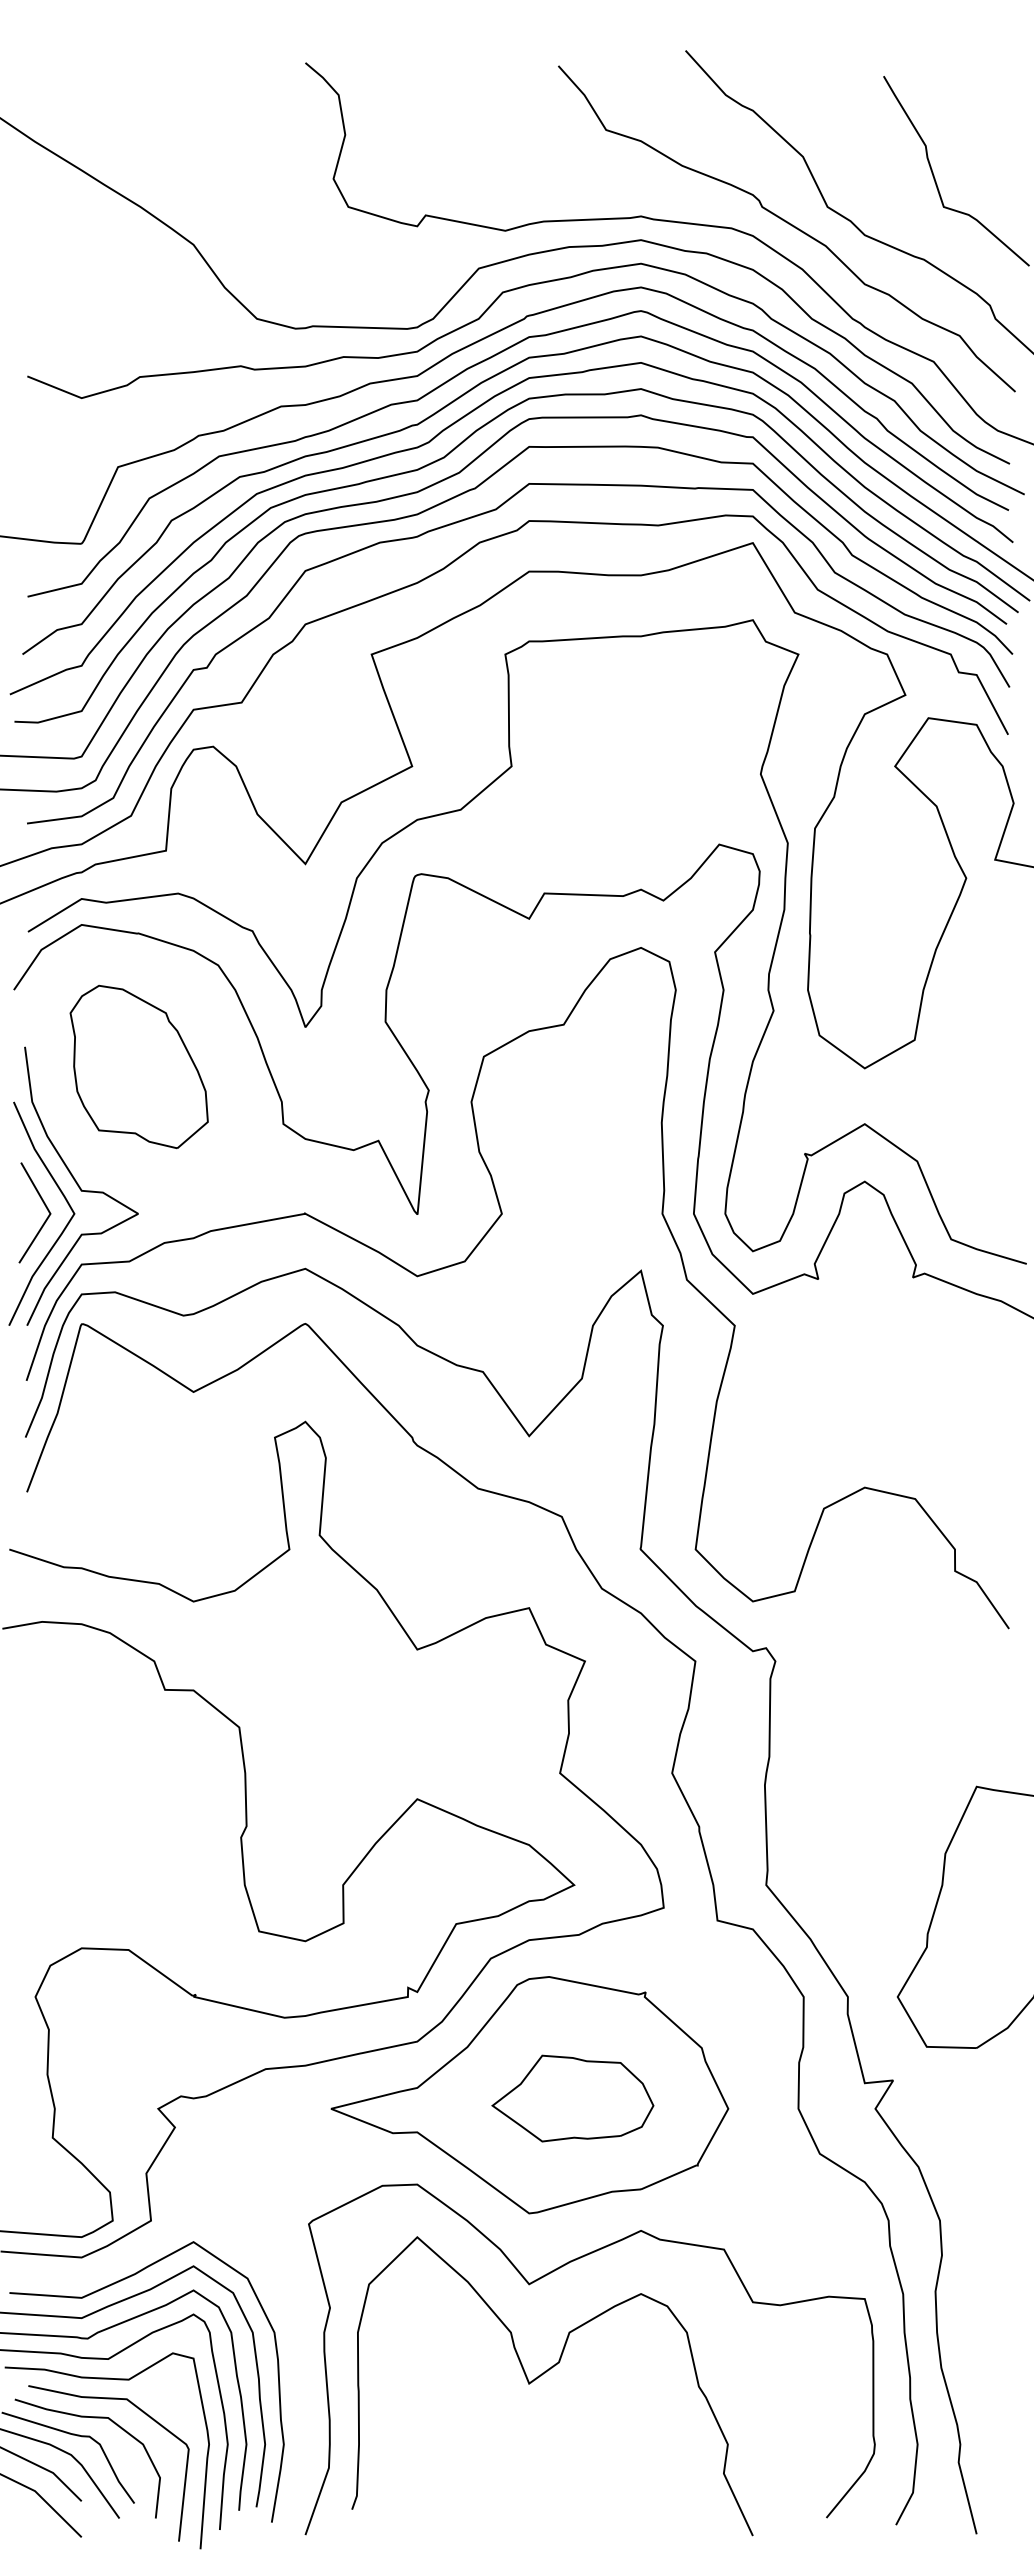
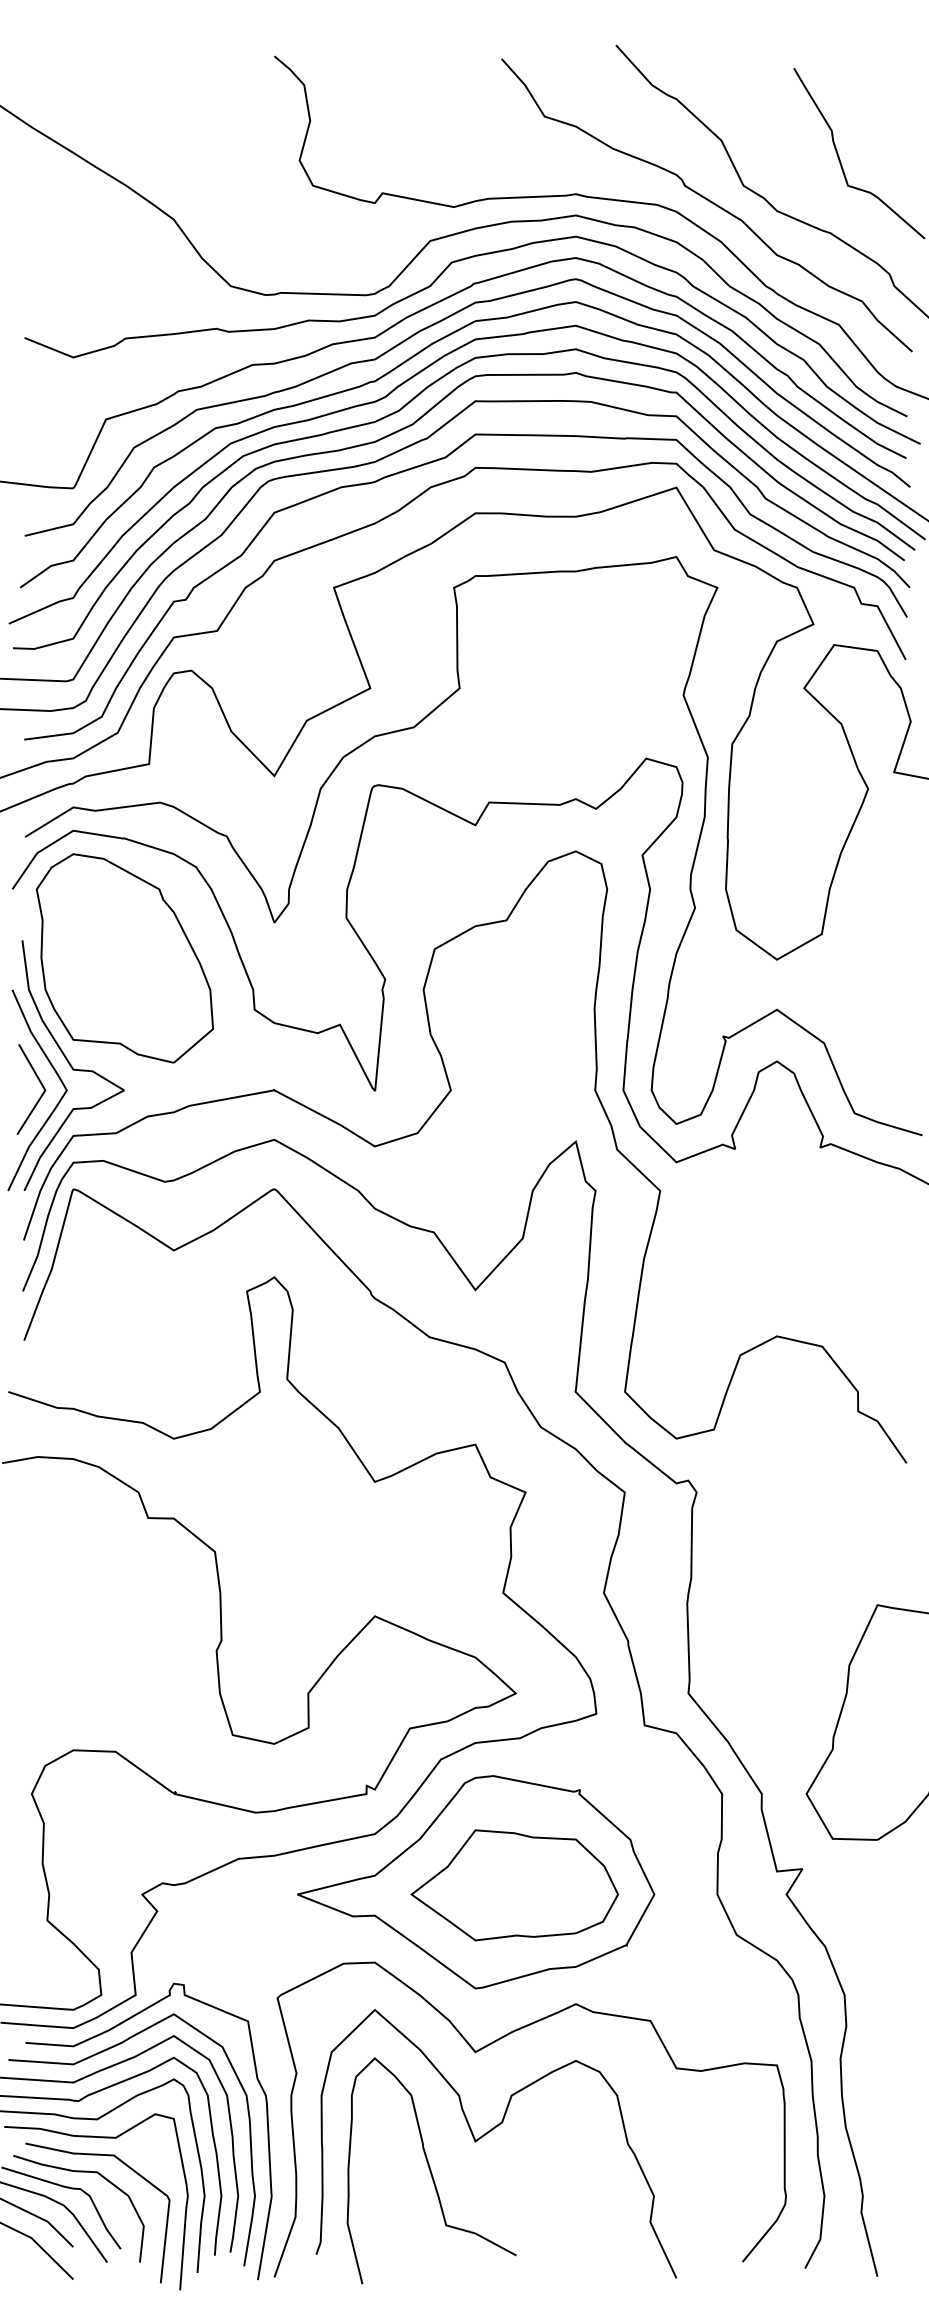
part: (139, 1066) -> (125, 957), size x1.43
part: (572, 2098) -> (514, 1885), size x1.43
curve: (114, 2264) -> (102, 2034), added
curve: (480, 2416) -> (431, 2170), added

